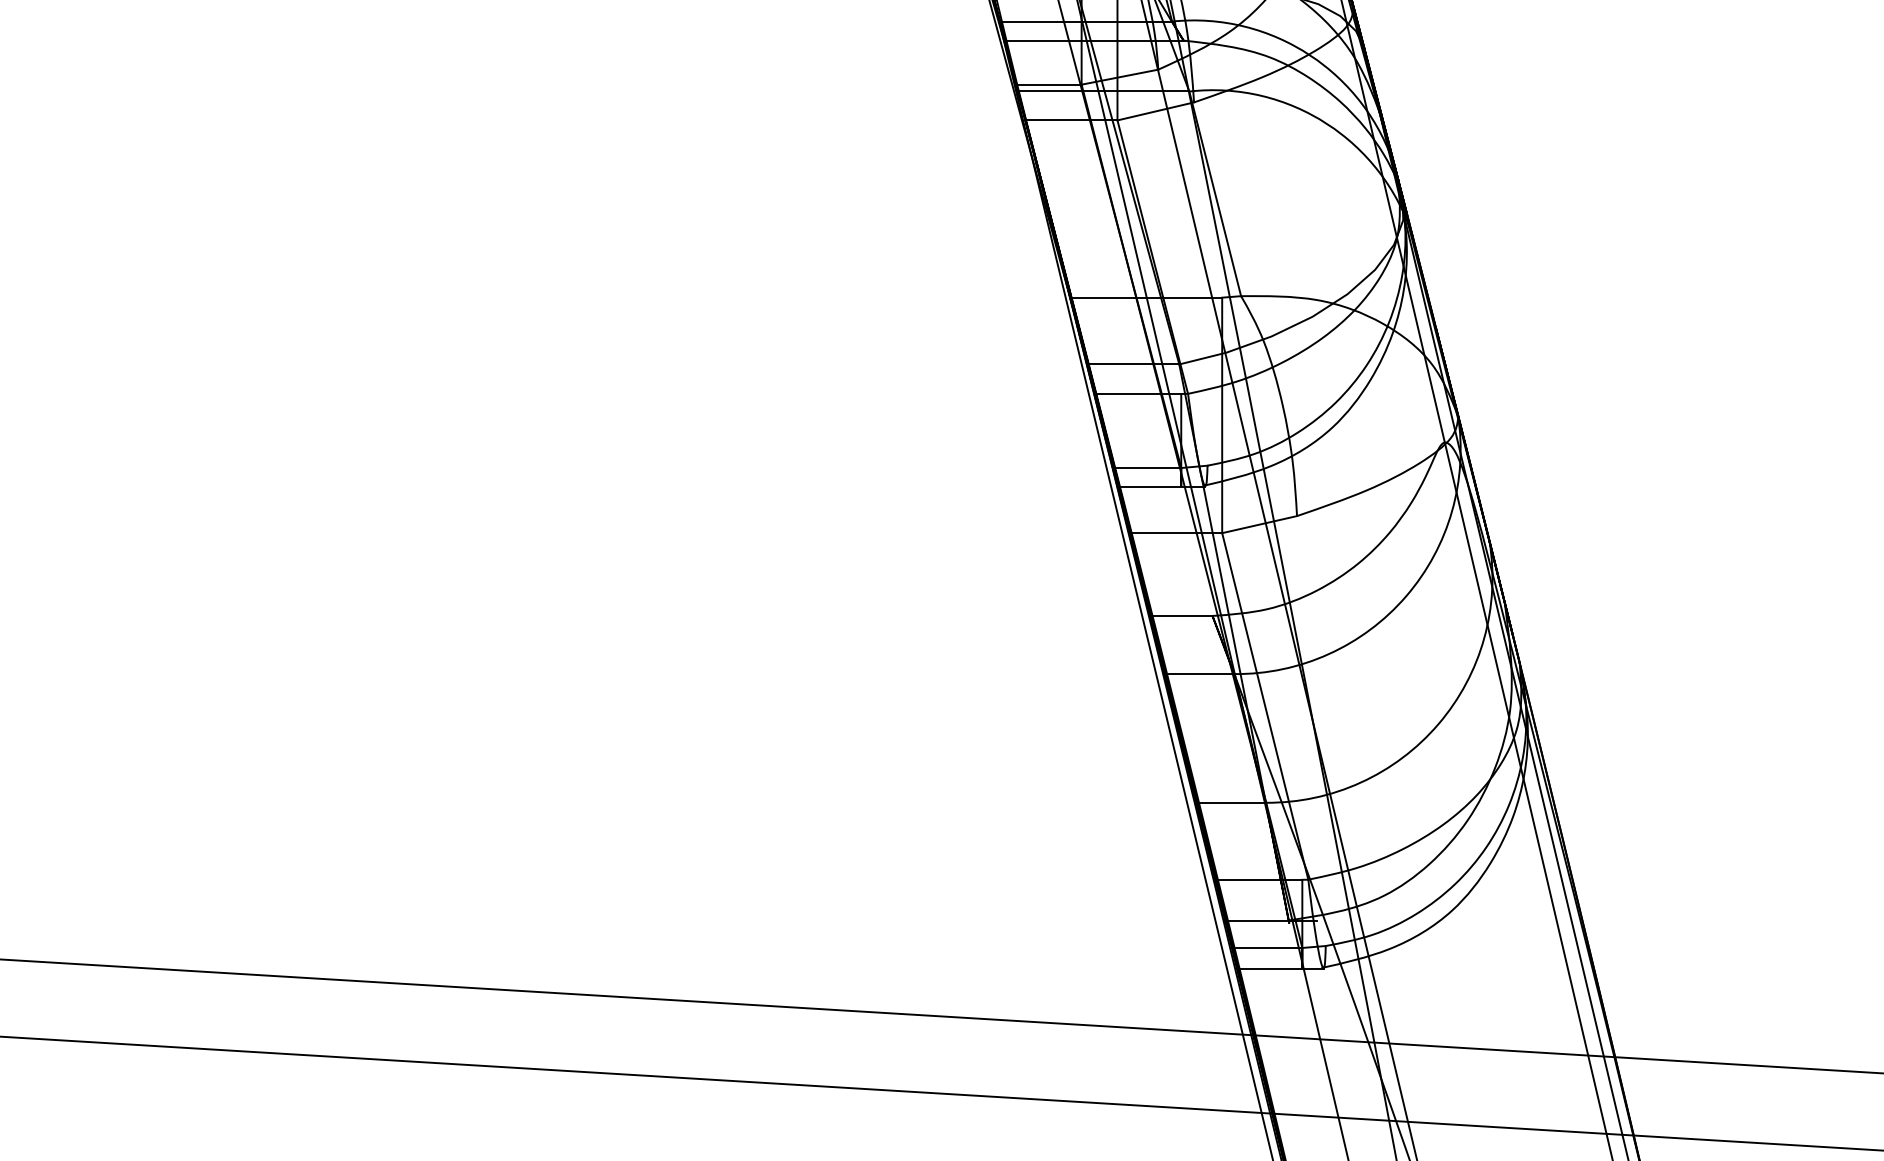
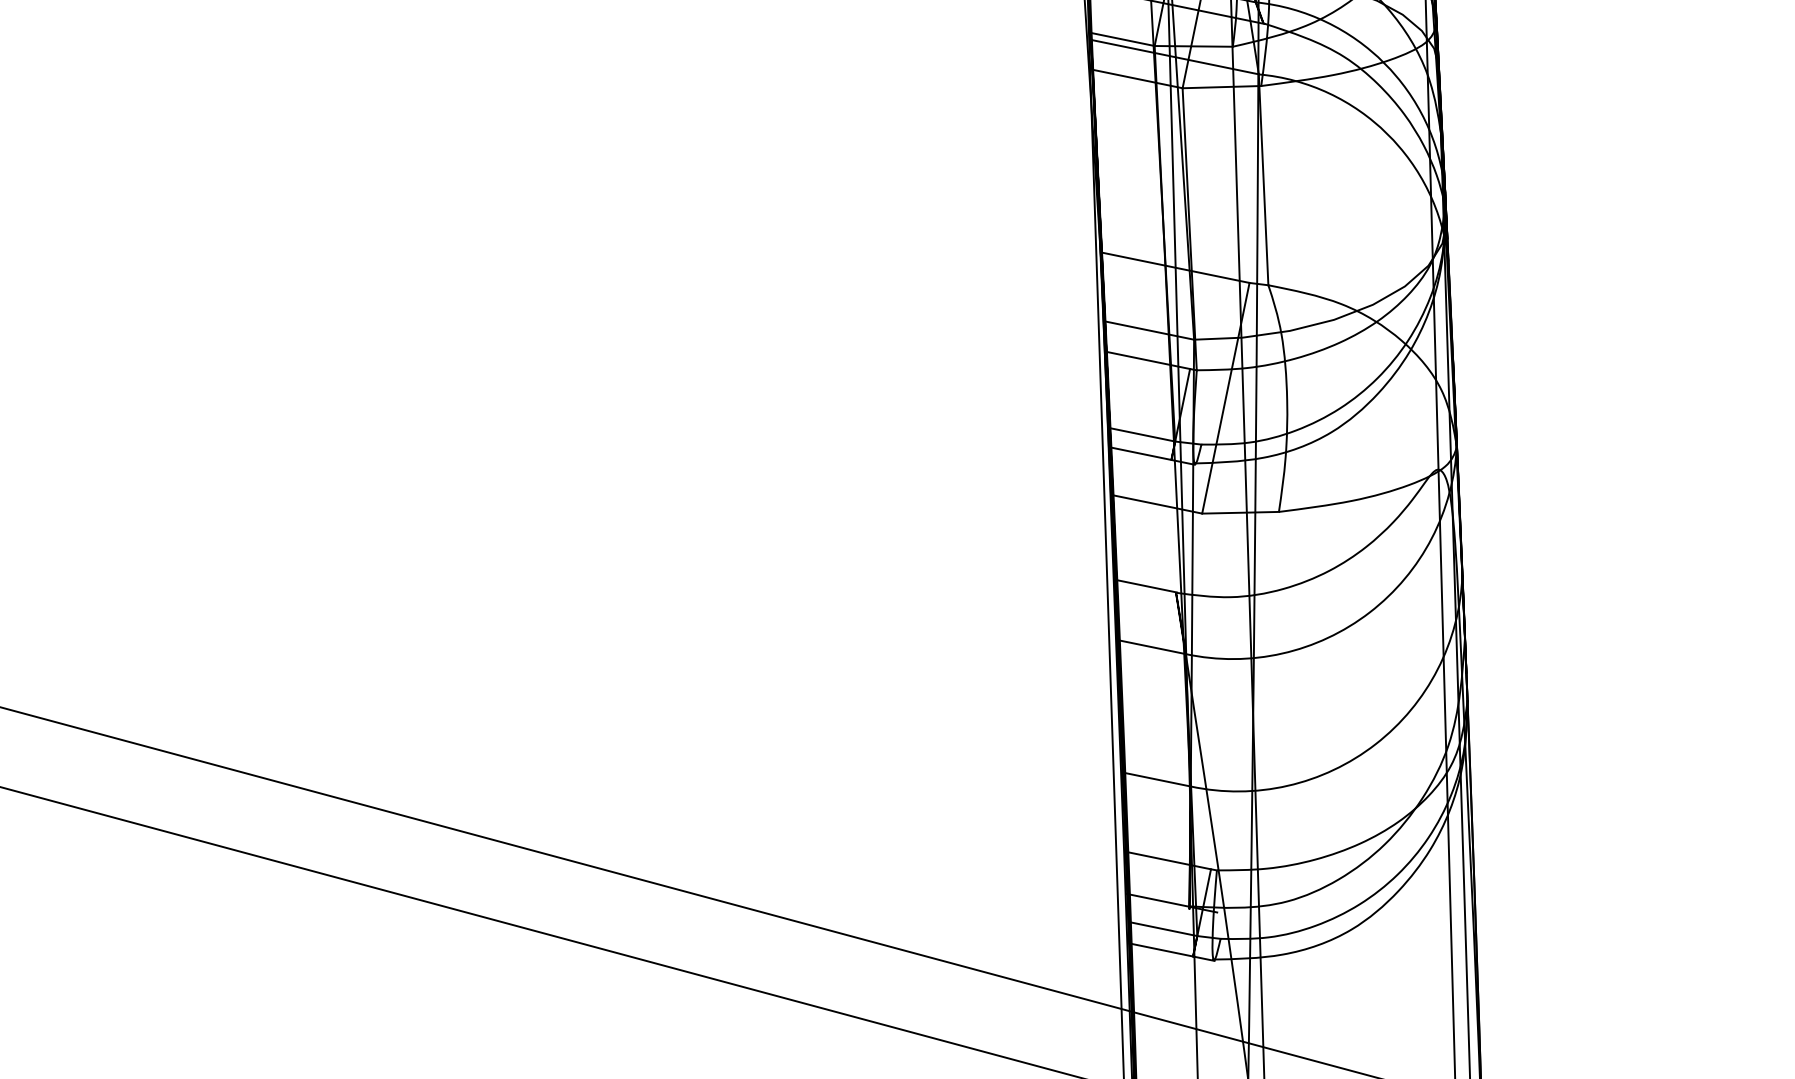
line: (1265, 706) -> (1209, 692), removed

